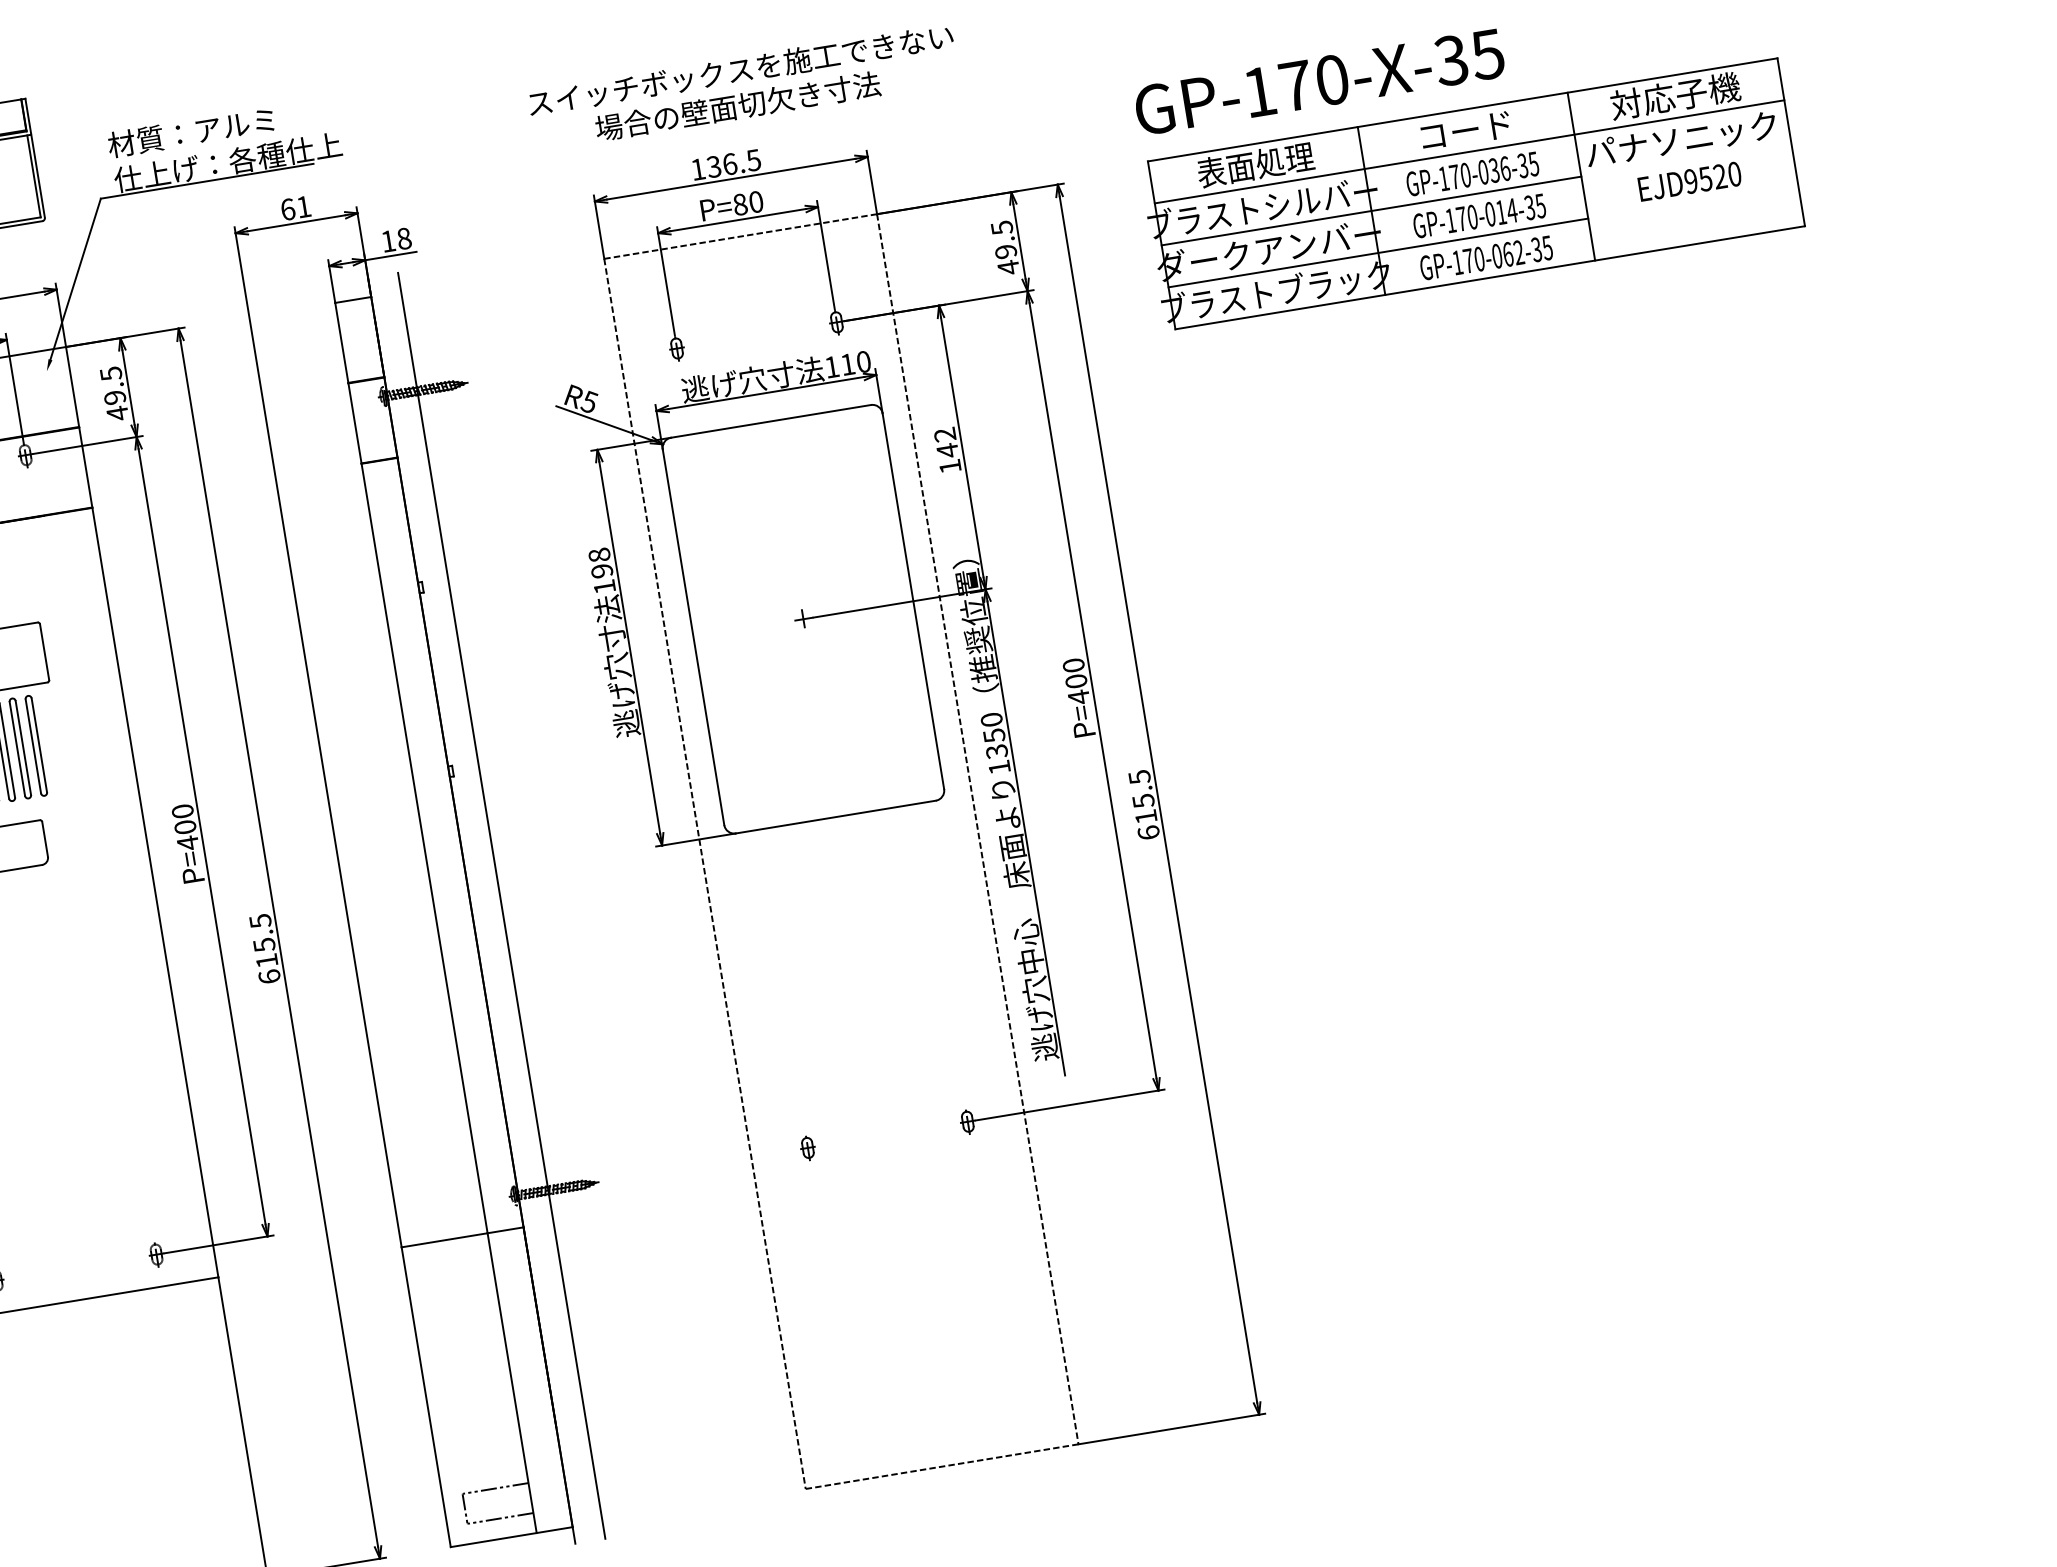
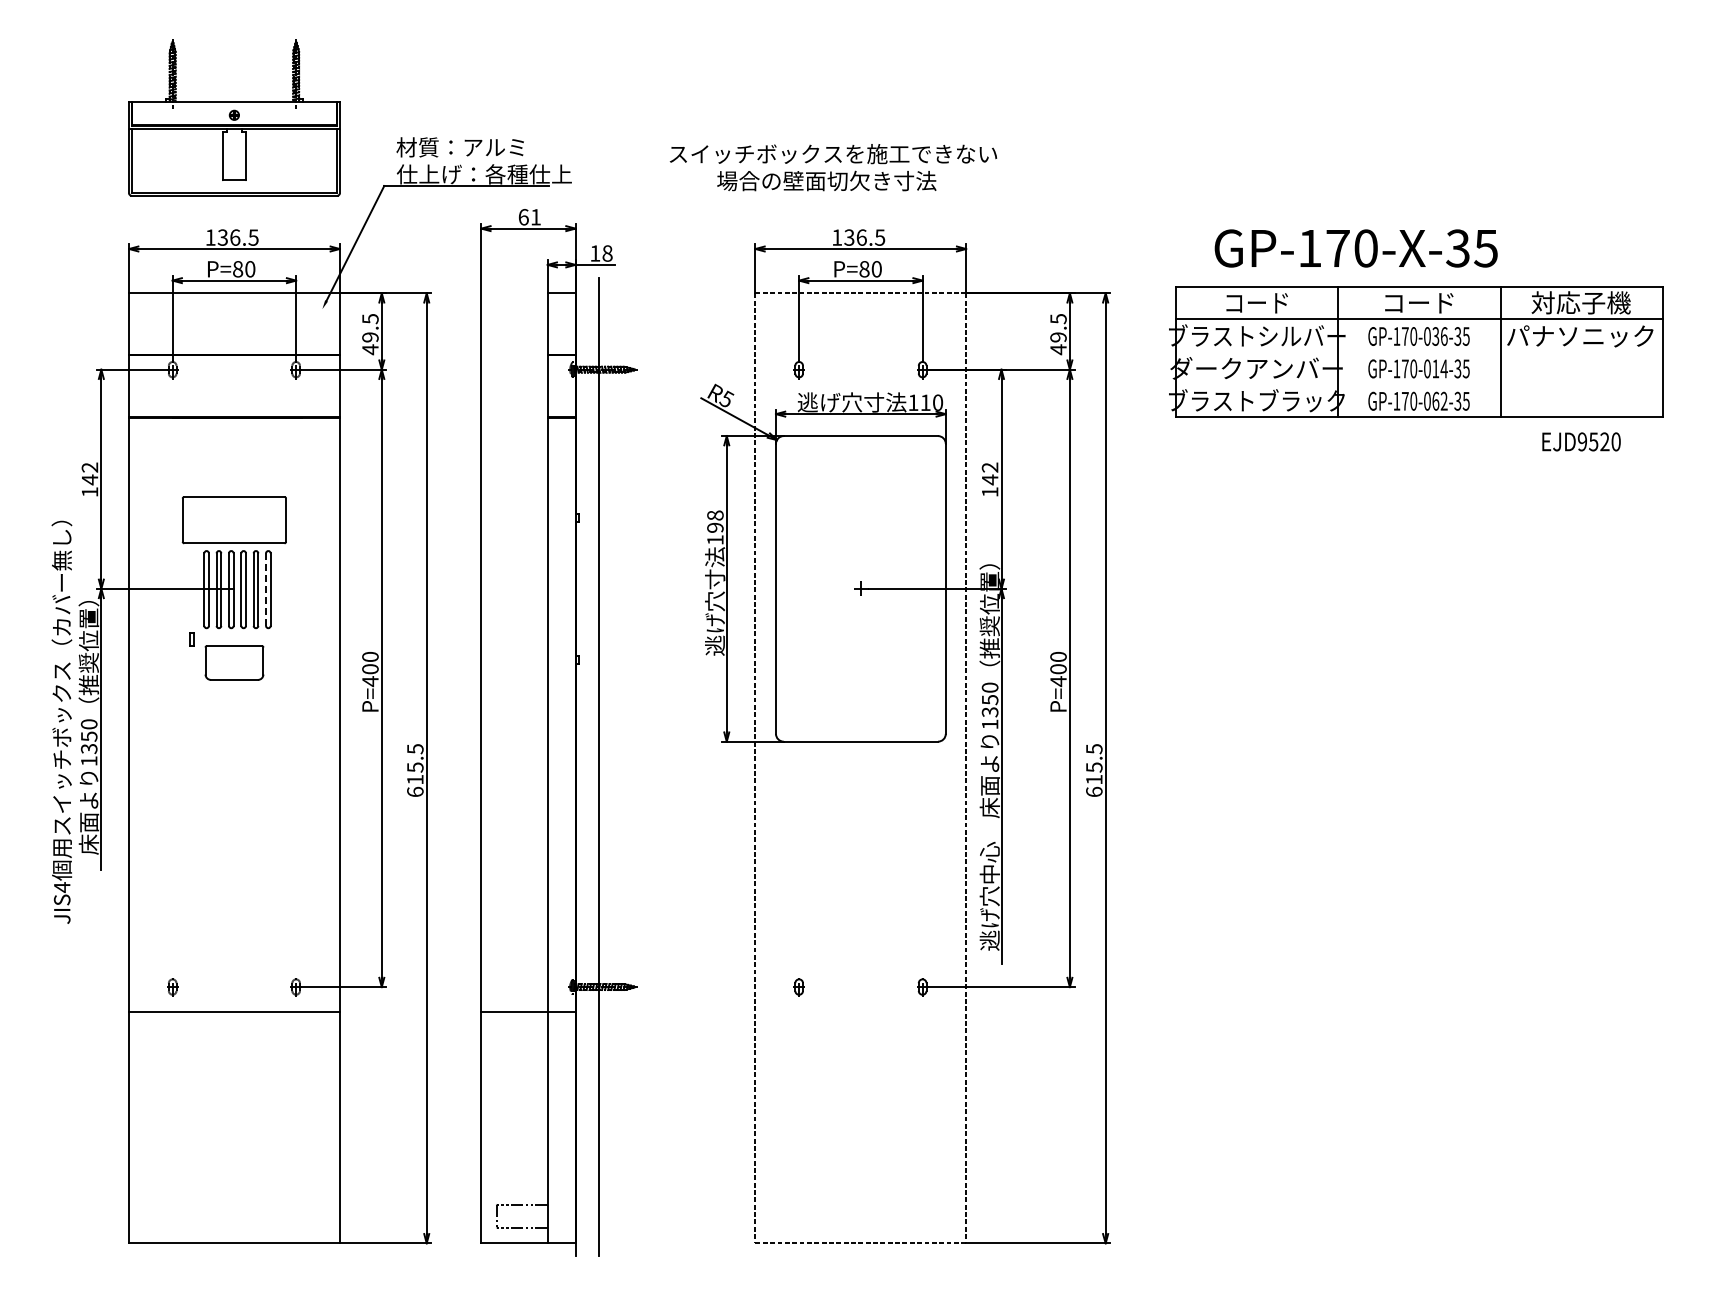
text: (1318, 82) -> (1355, 248), moved
text: (743, 87) -> (833, 167), moved
text: (1254, 164) -> (1256, 302), 表面処理 -> コード
text: (1689, 181) -> (1581, 441), moved
line: (1371, 210) -> (1338, 351), removed
line: (1378, 253) -> (1338, 384), removed
line: (33, 746) -> (266, 589), solid -> dashed

